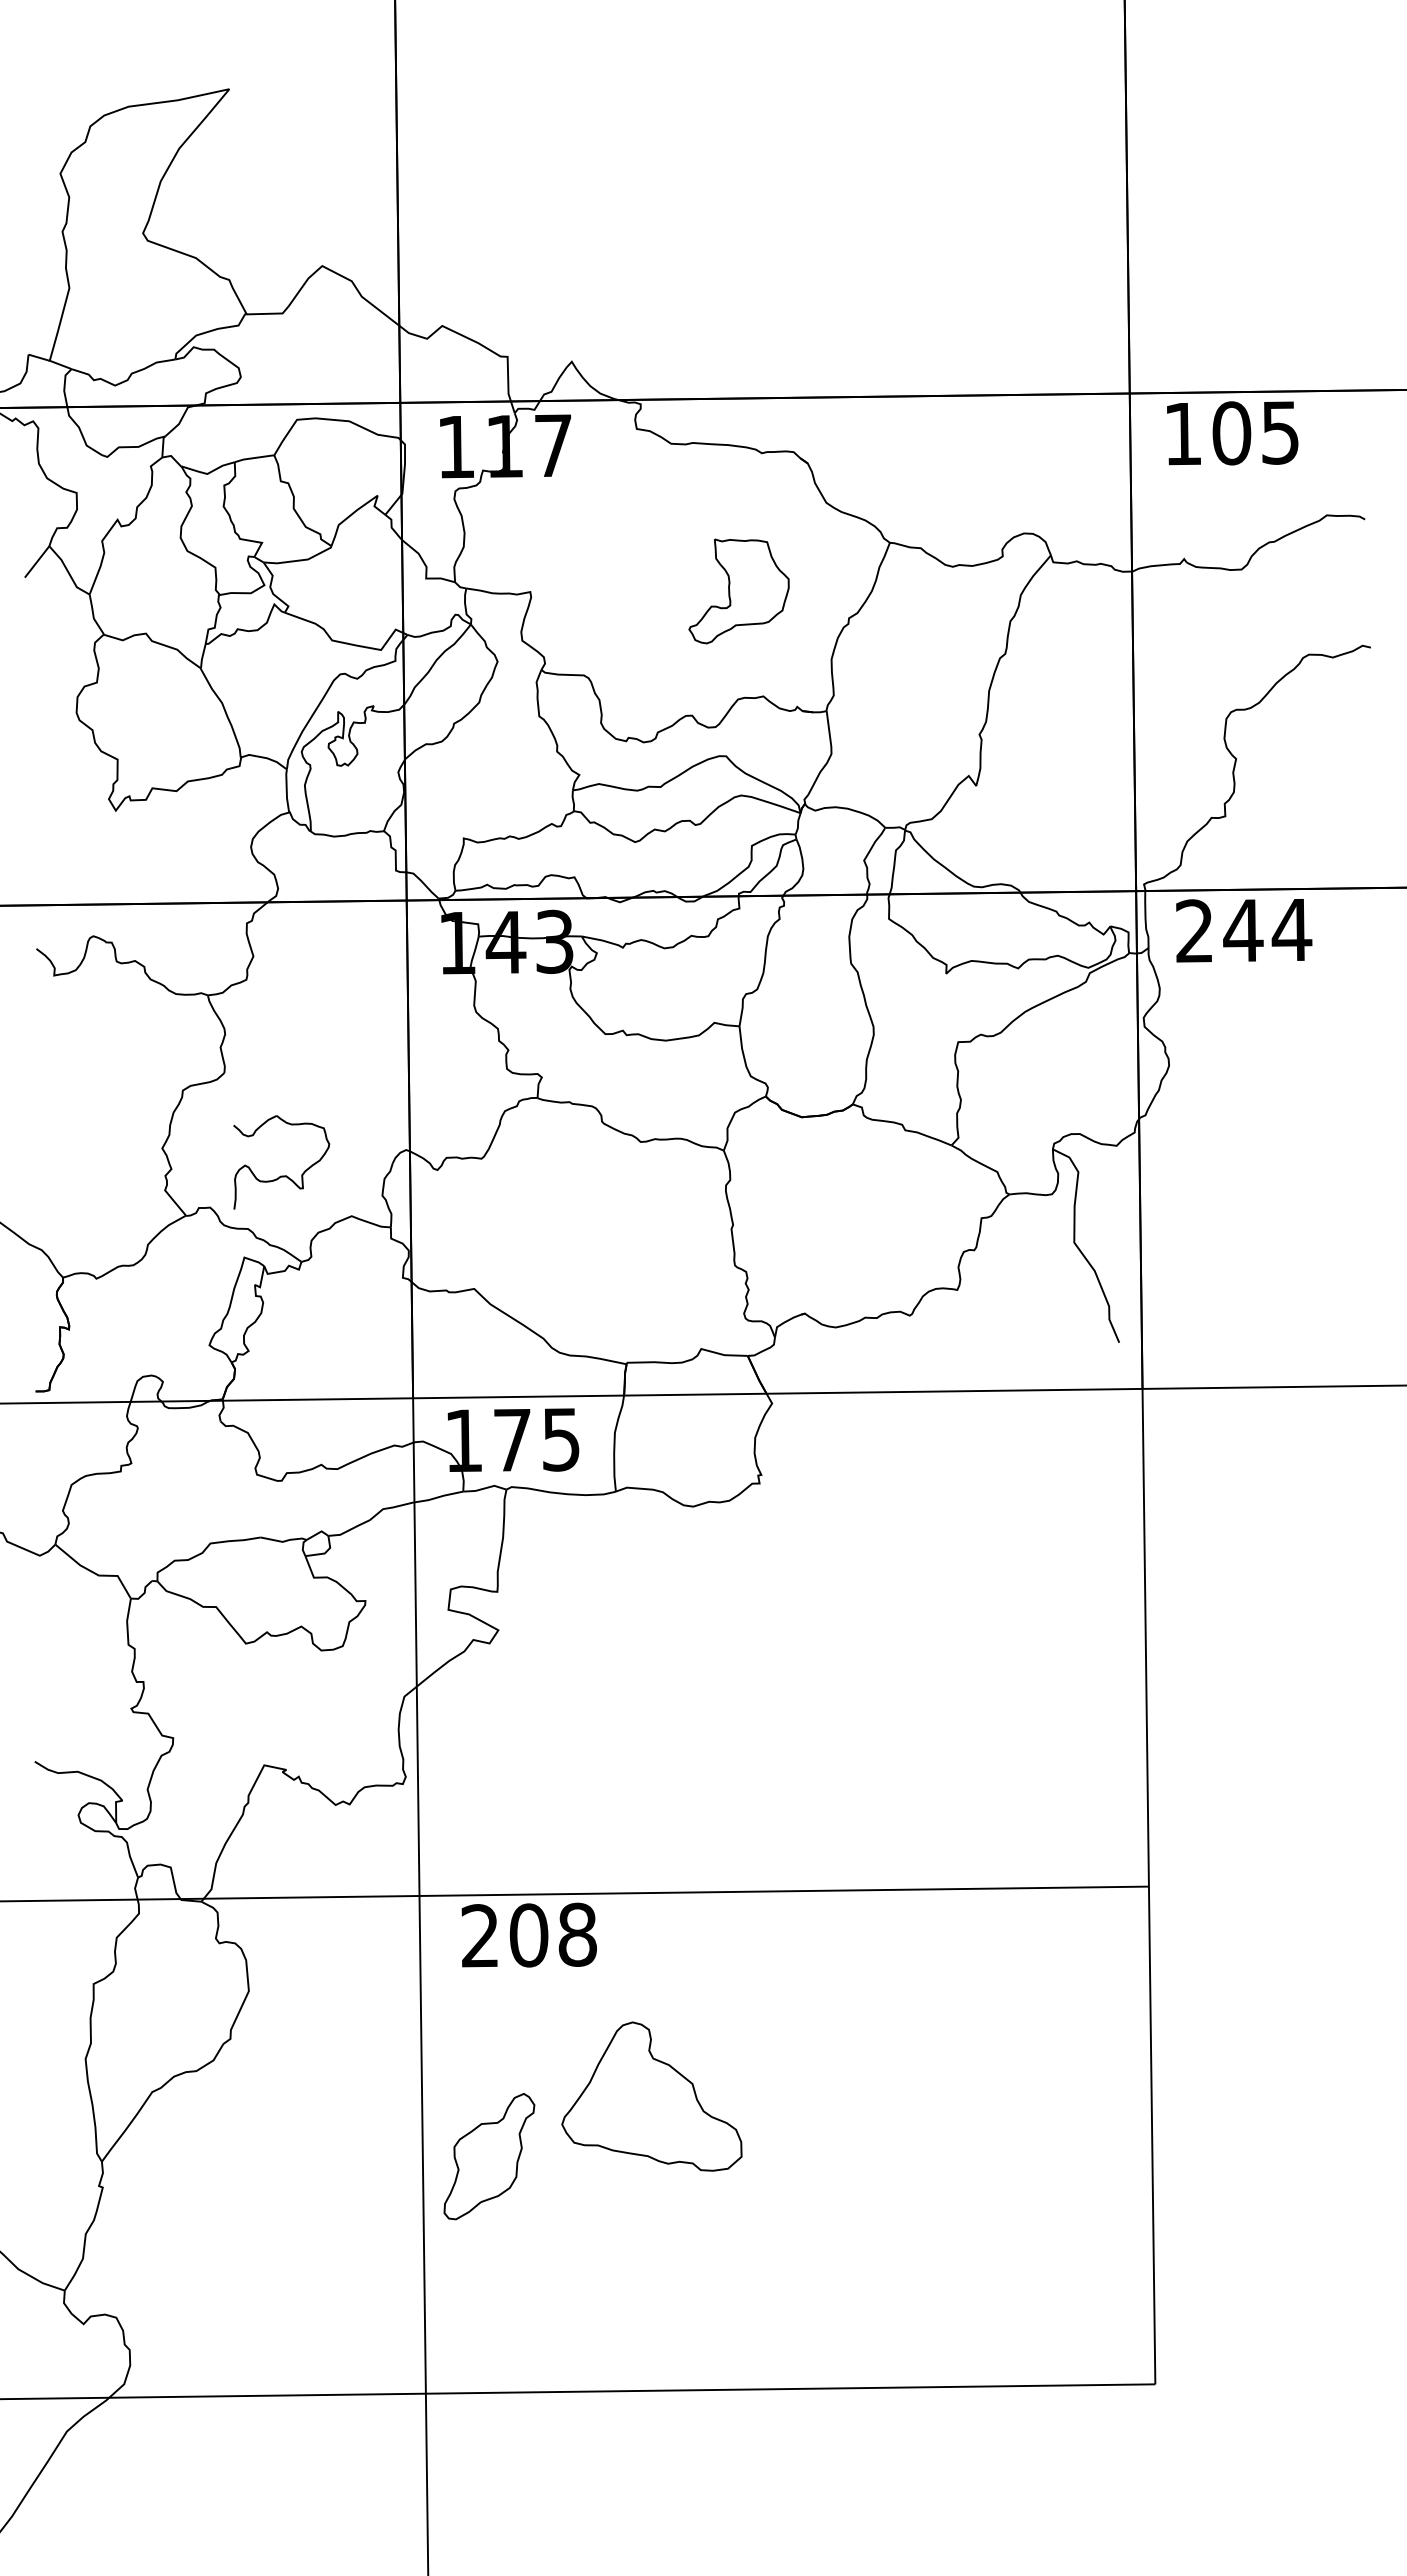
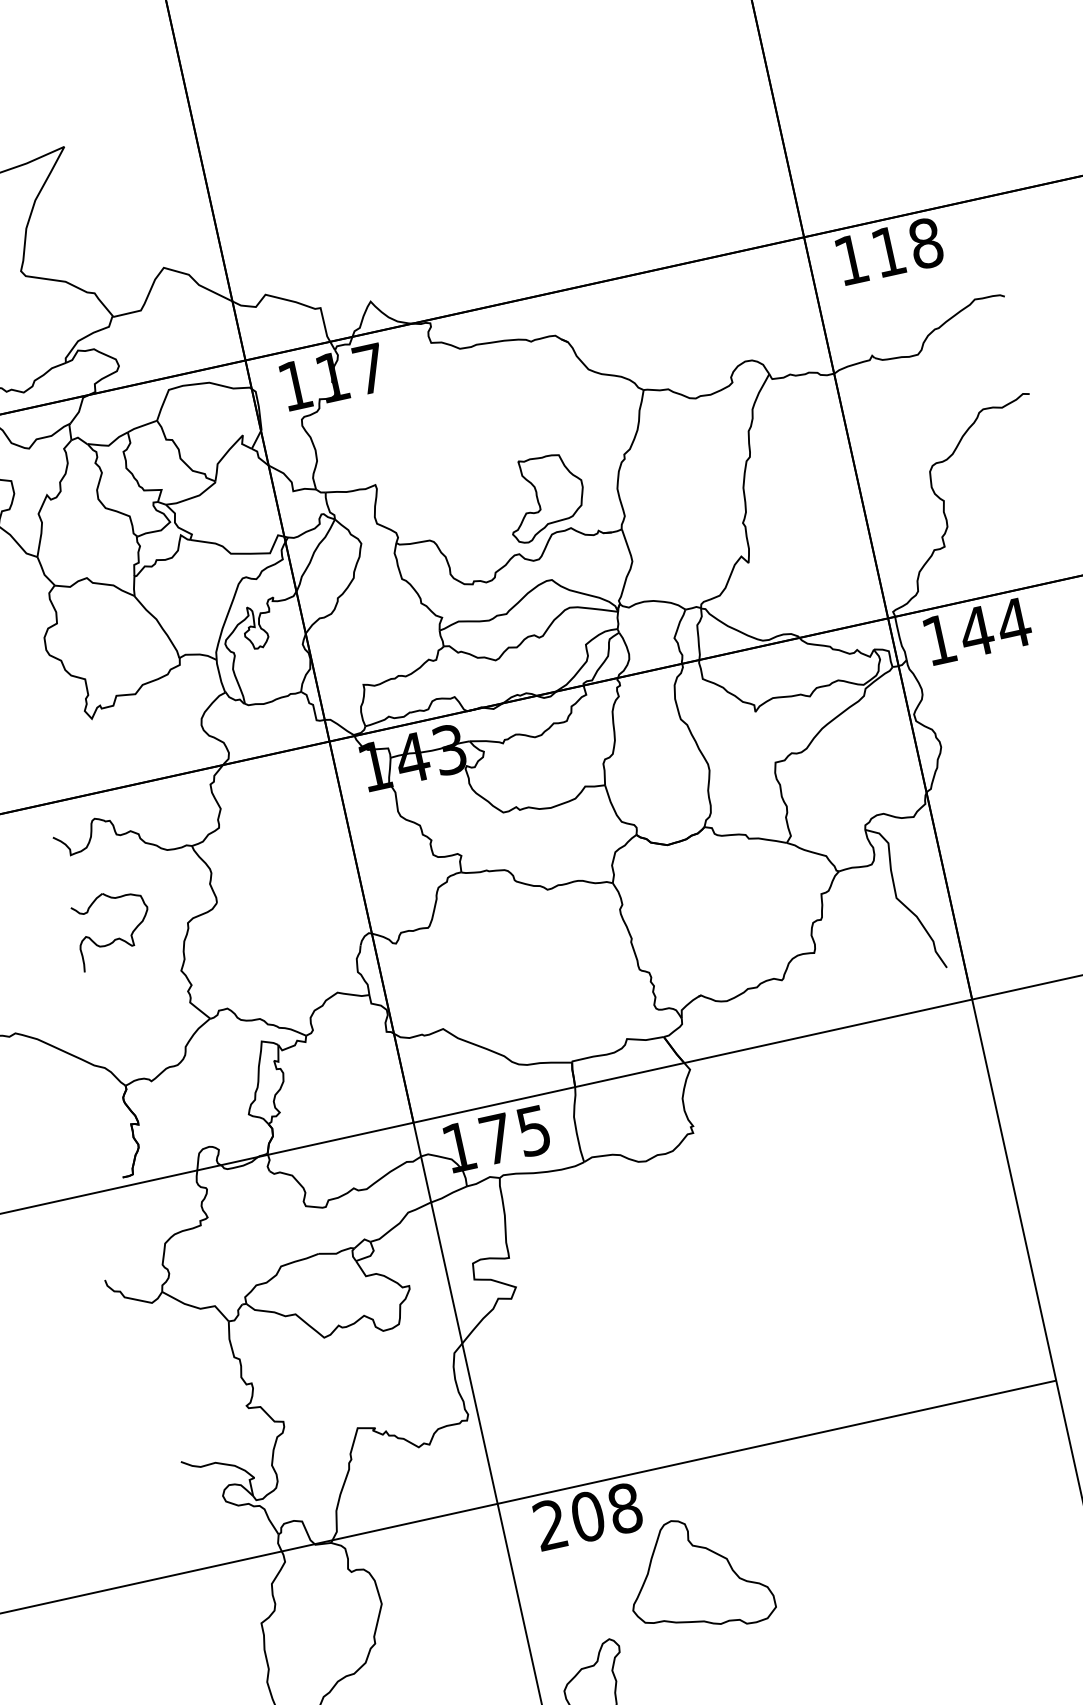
text: (1255, 432) -> (906, 247), 105 -> 118
part: (738, 591) -> (544, 497), moved
text: (1194, 930) -> (939, 639), 244 -> 144
part: (281, 1175) -> (115, 938), moved
part: (651, 2096) -> (697, 1575), moved

